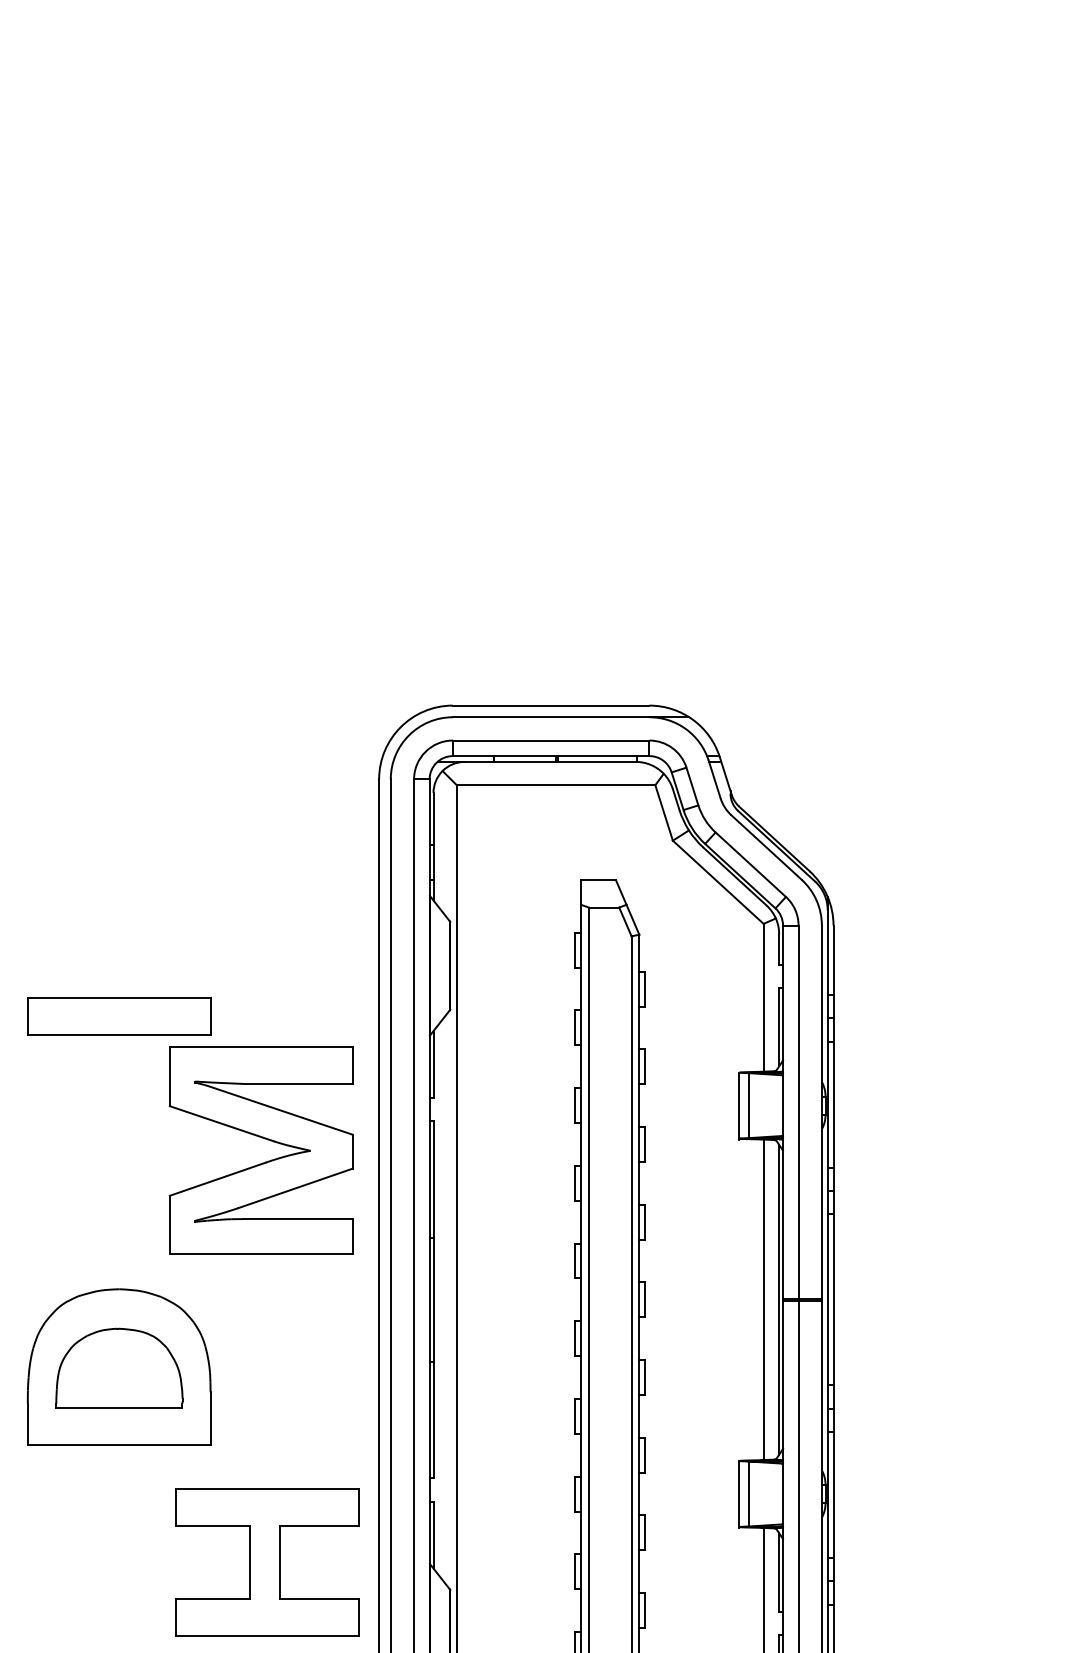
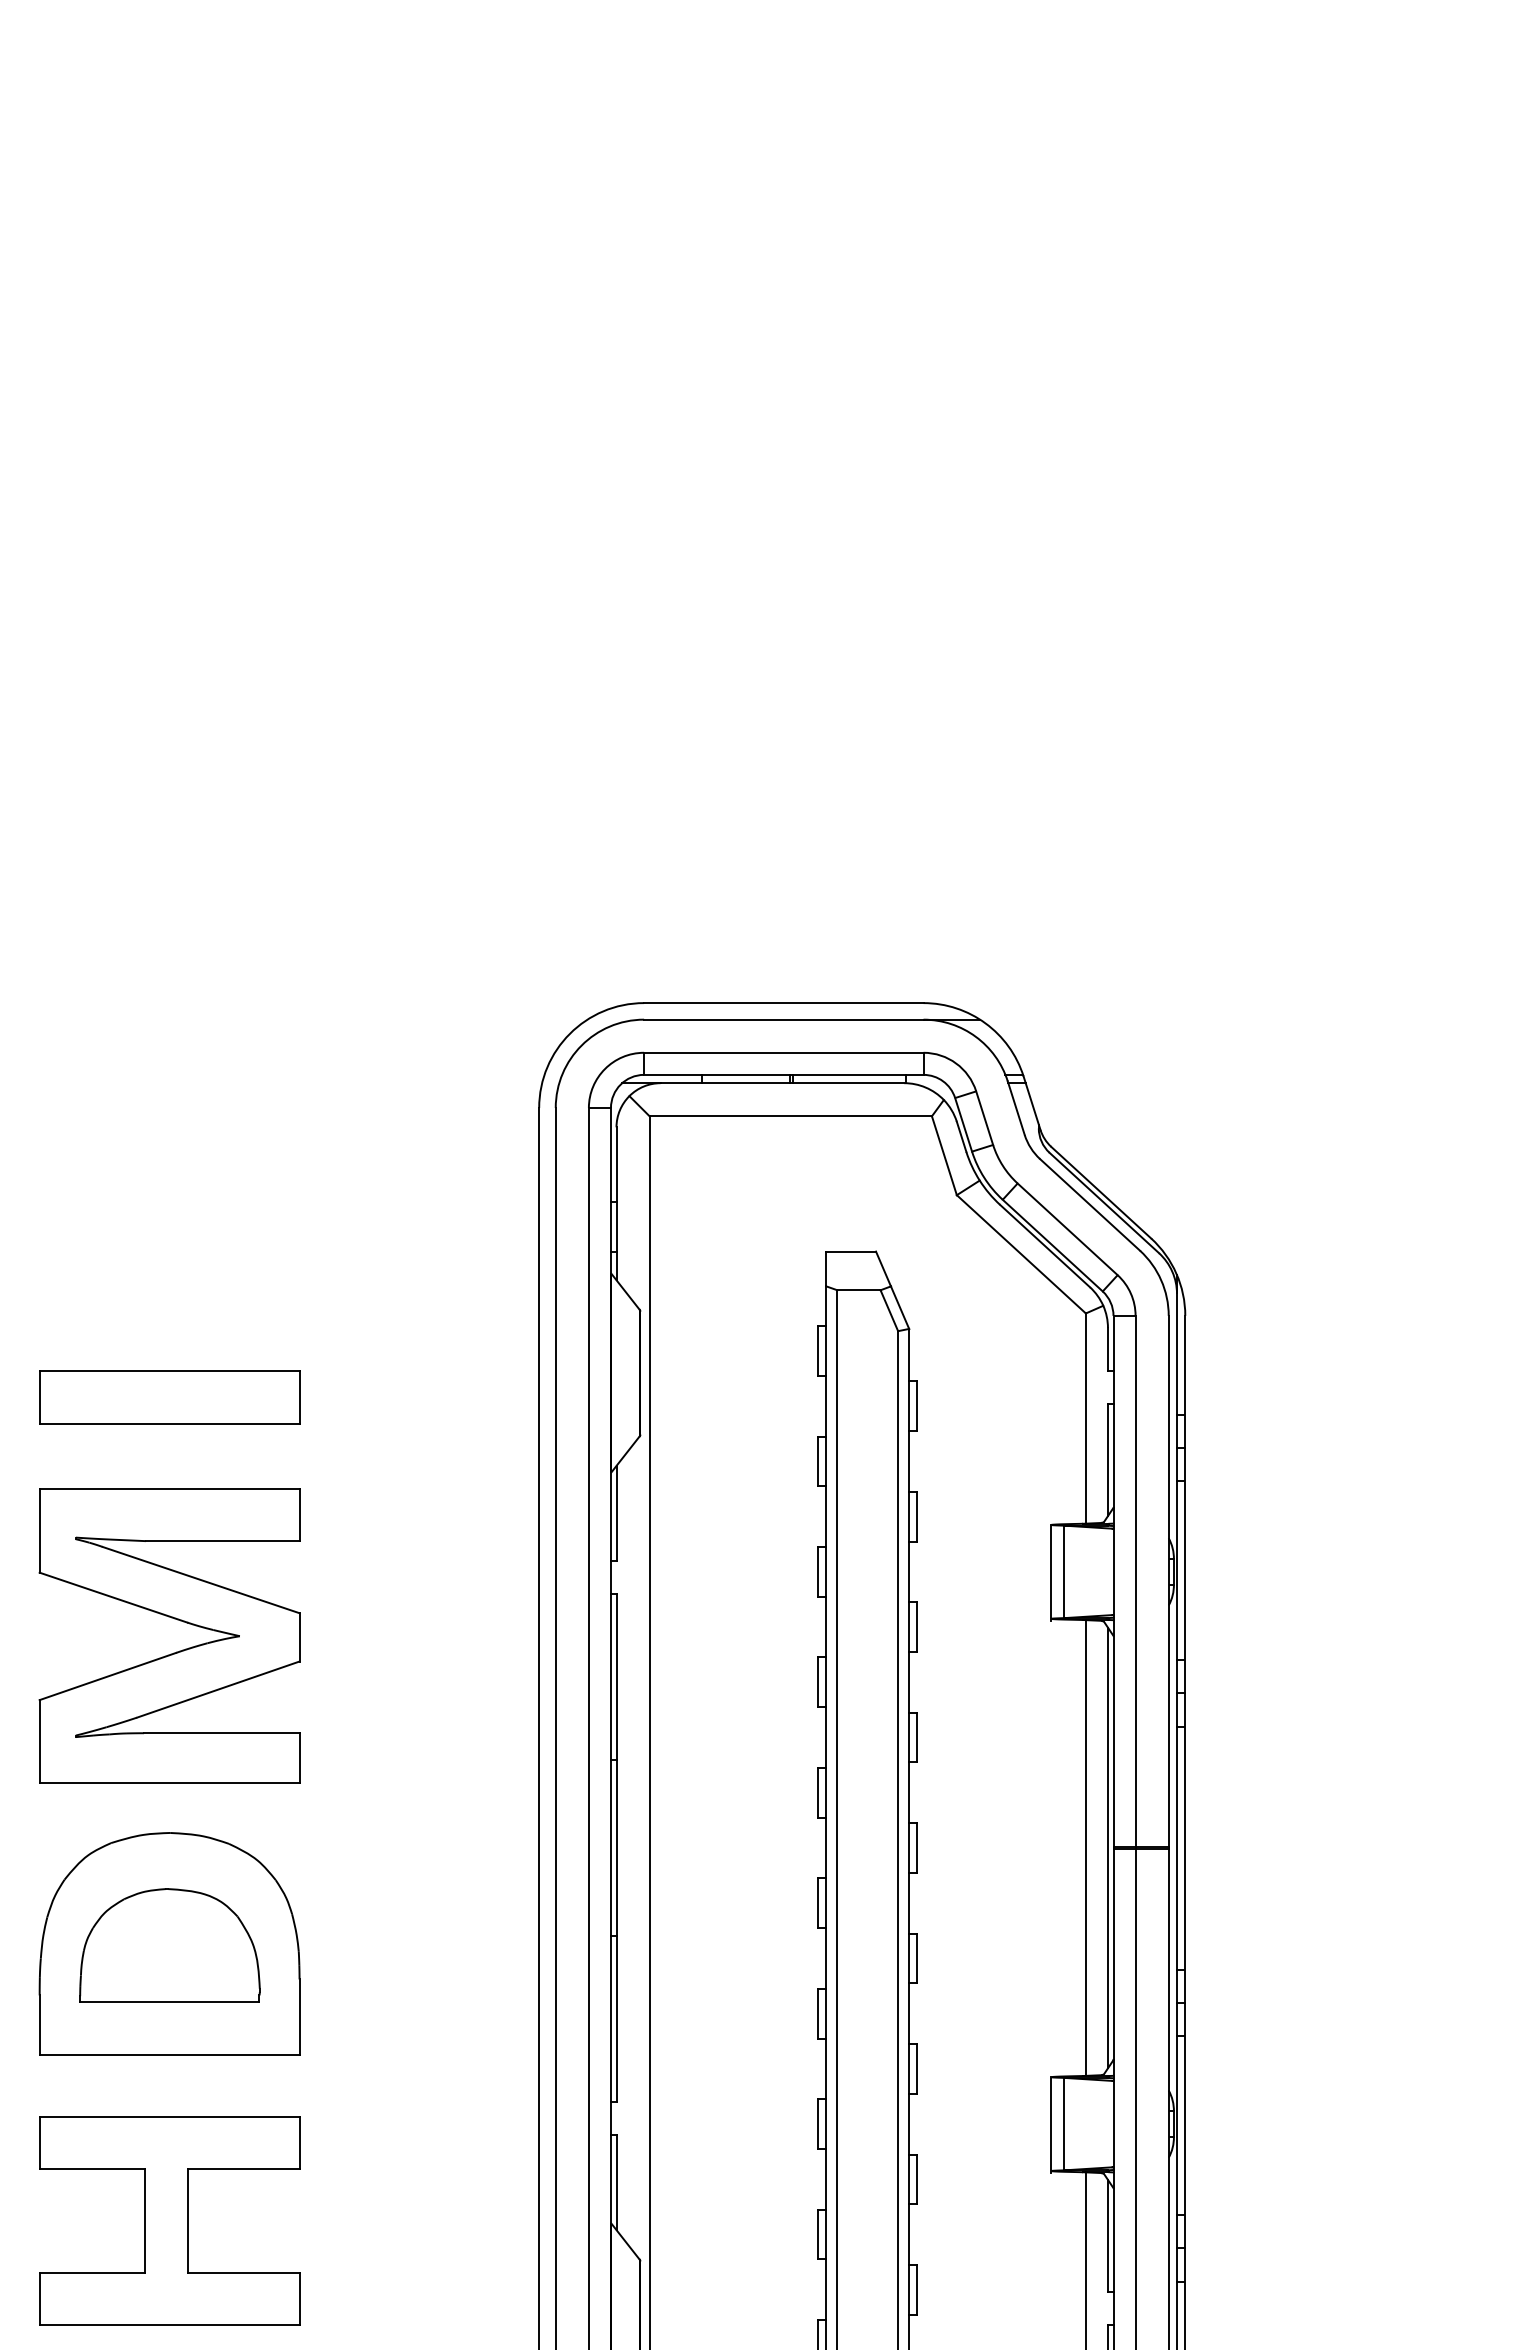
part: (119, 1016) -> (169, 1397), moved
part: (264, 1139) -> (174, 1619), moved
part: (267, 1561) -> (169, 2220), moved

